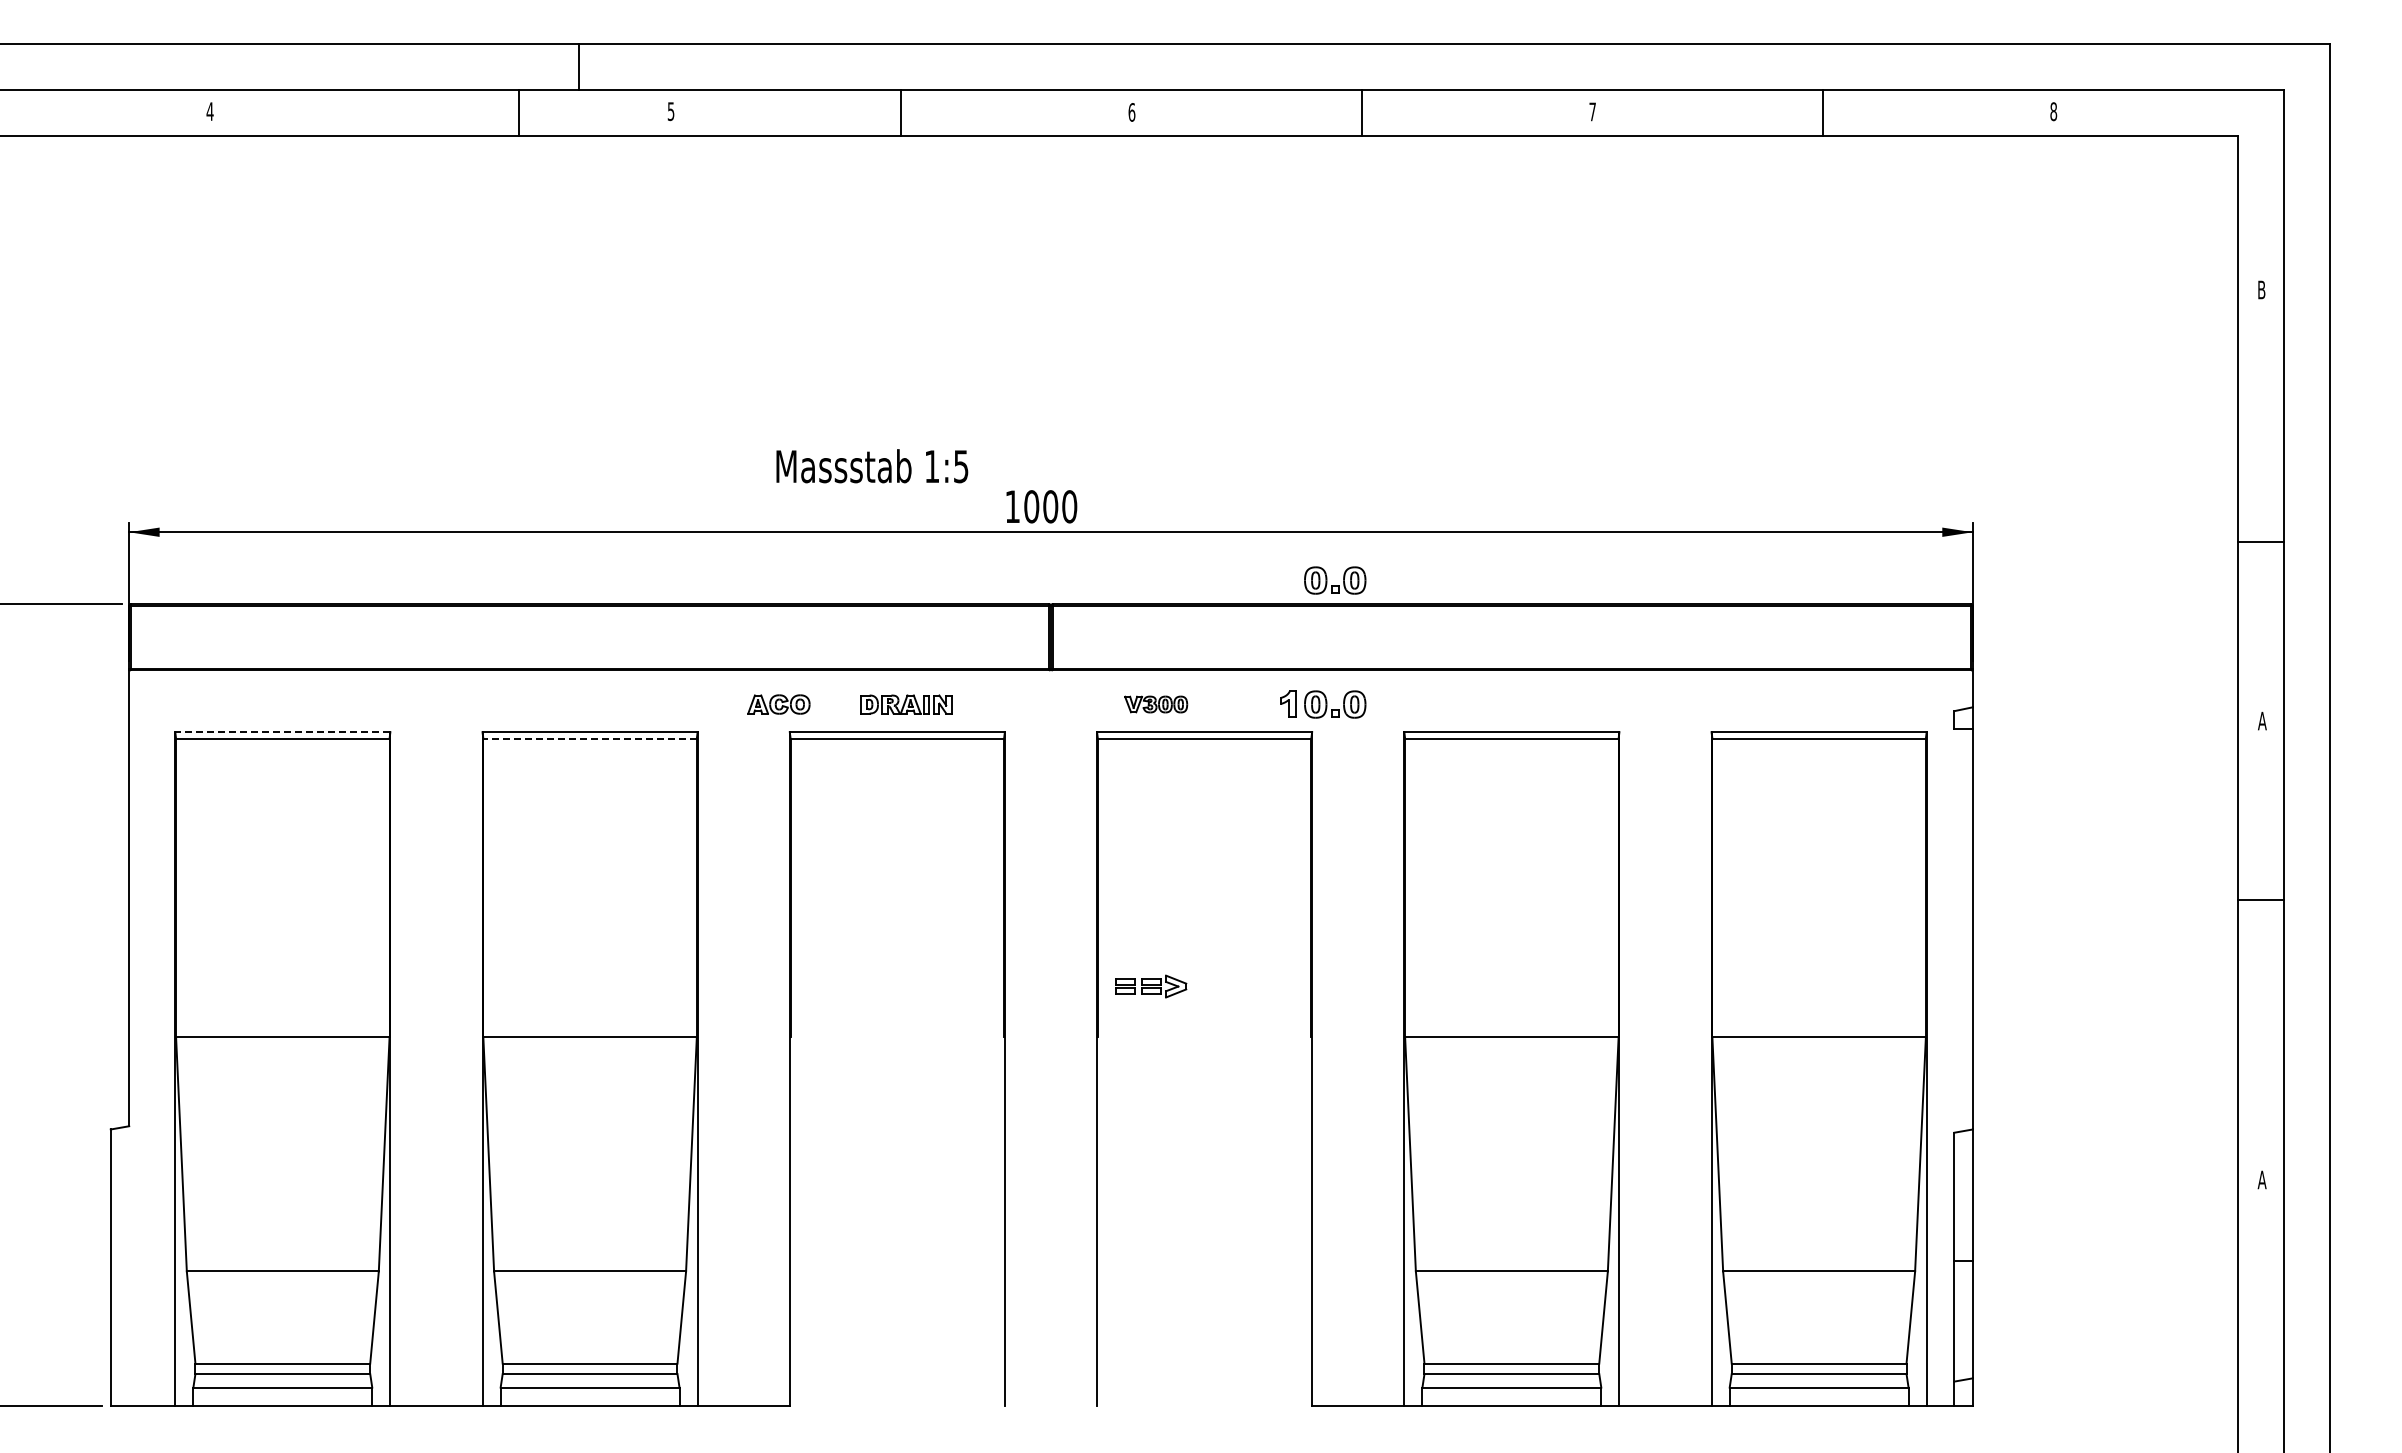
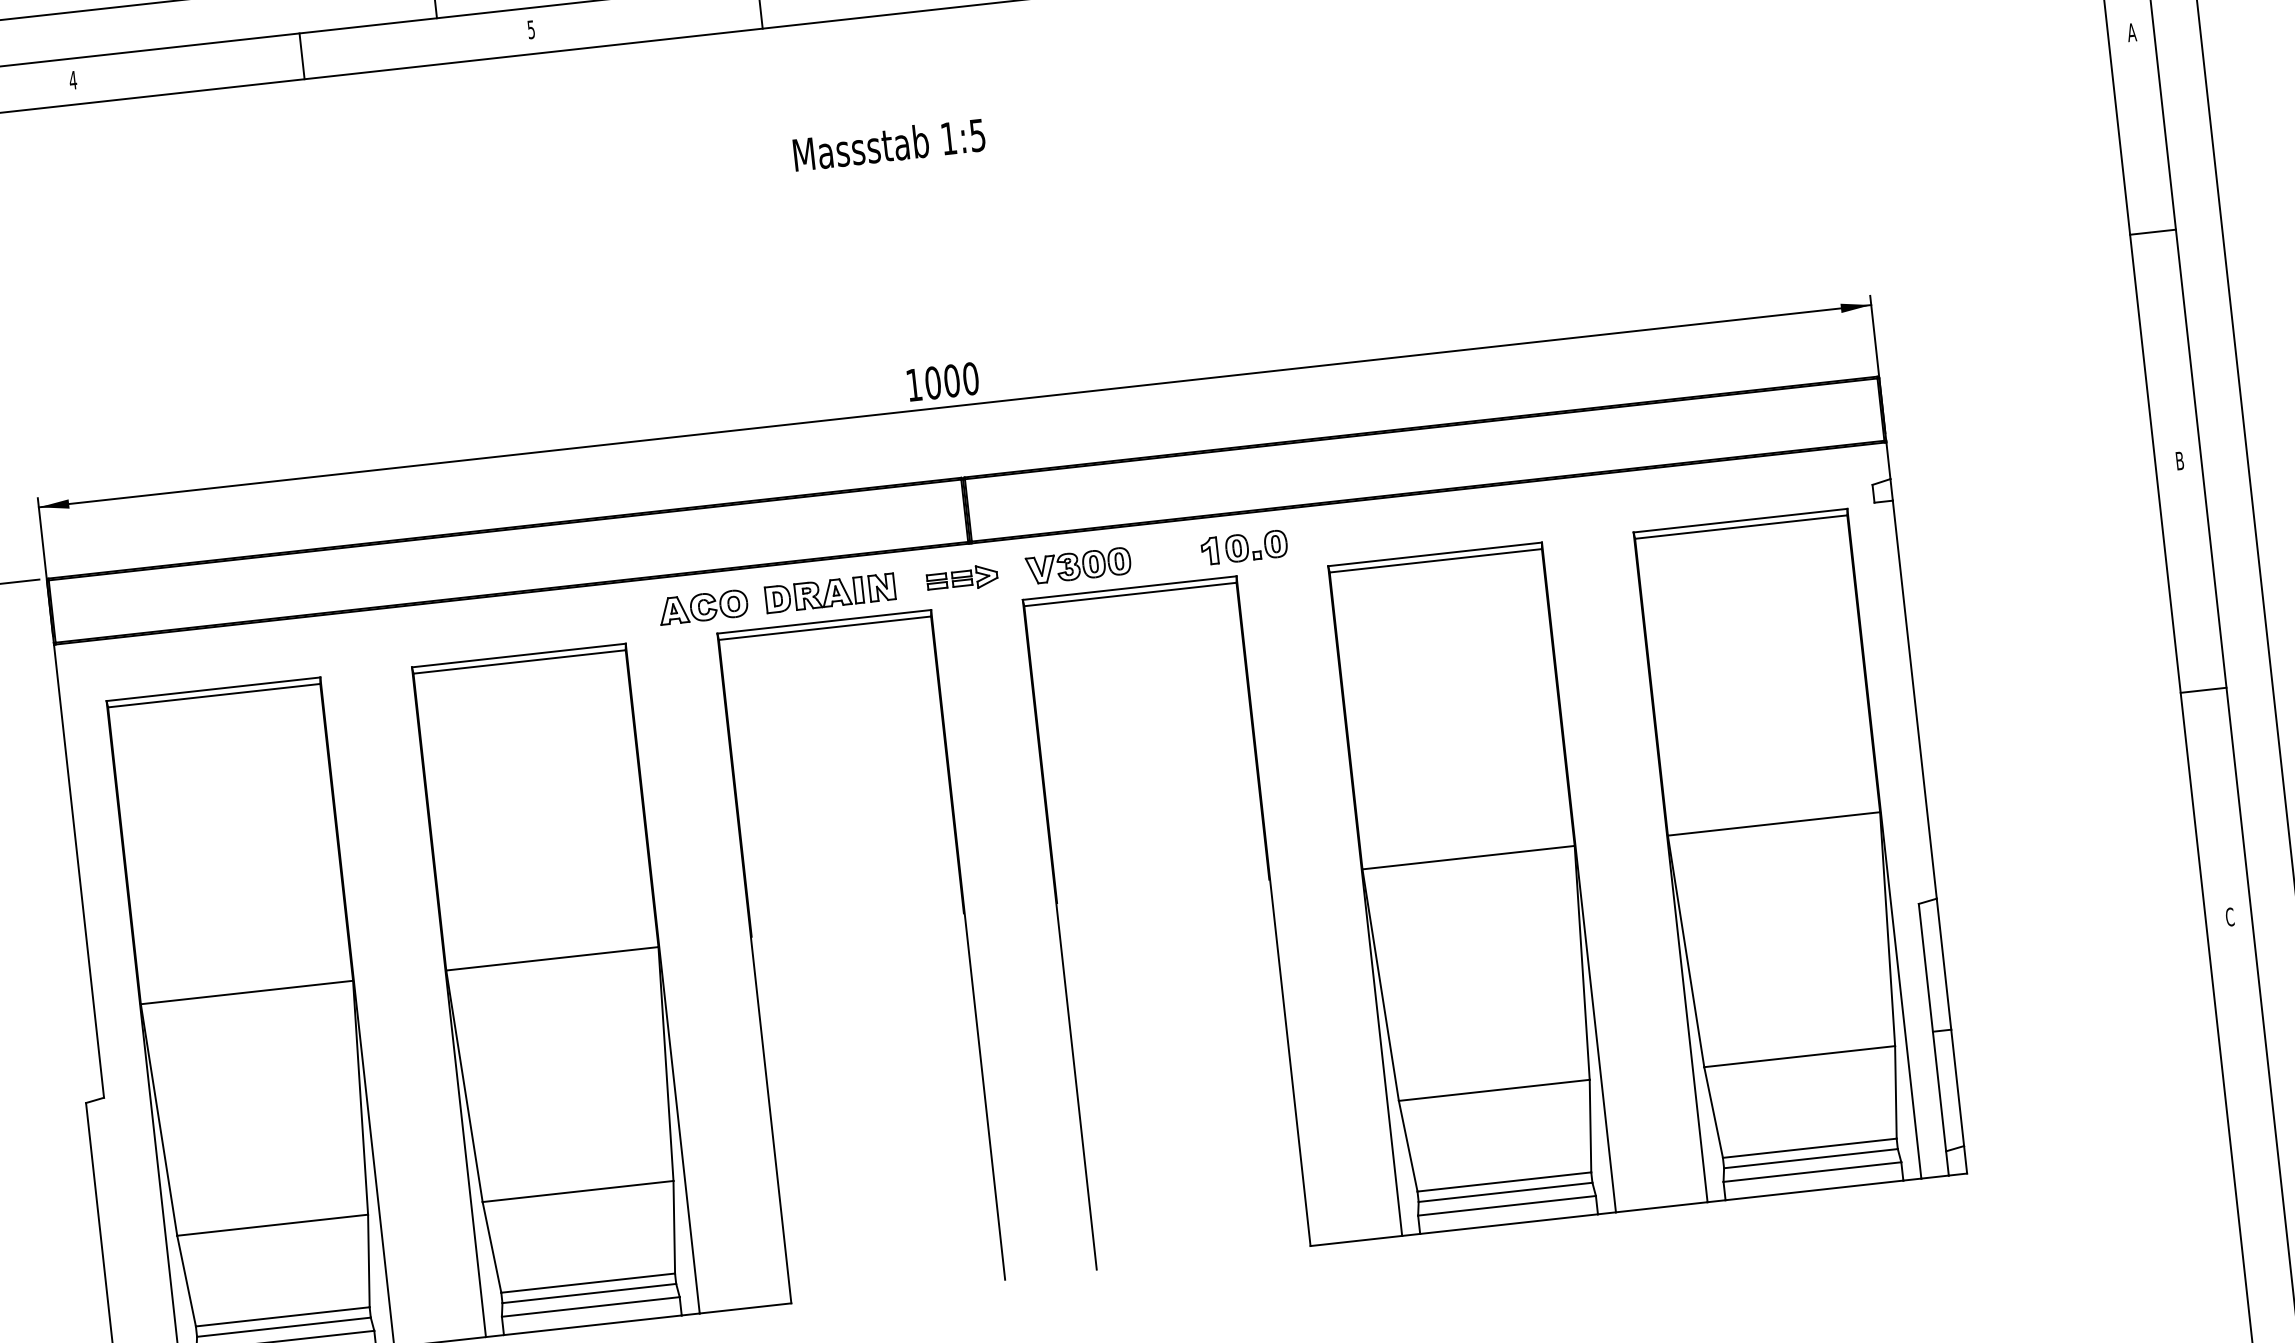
line: (519, 112) -> (302, 55), moved
text: (2261, 289) -> (2131, 32), B -> A
text: (872, 466) -> (889, 145), moved
line: (2260, 541) -> (2152, 231), moved
part: (1335, 580) -> (1243, 422), removed
part: (778, 704) -> (703, 607), size x1.43
part: (906, 704) -> (830, 593), size x1.43
part: (1155, 704) -> (1077, 565), size x1.67
text: (2262, 720) -> (2179, 460), A -> B
line: (282, 732) -> (213, 689), dashed -> solid
line: (590, 738) -> (519, 661), dashed -> solid
line: (2260, 899) -> (2203, 690), moved
part: (1151, 986) -> (962, 578), moved
text: (2261, 1179) -> (2229, 916), A -> C

